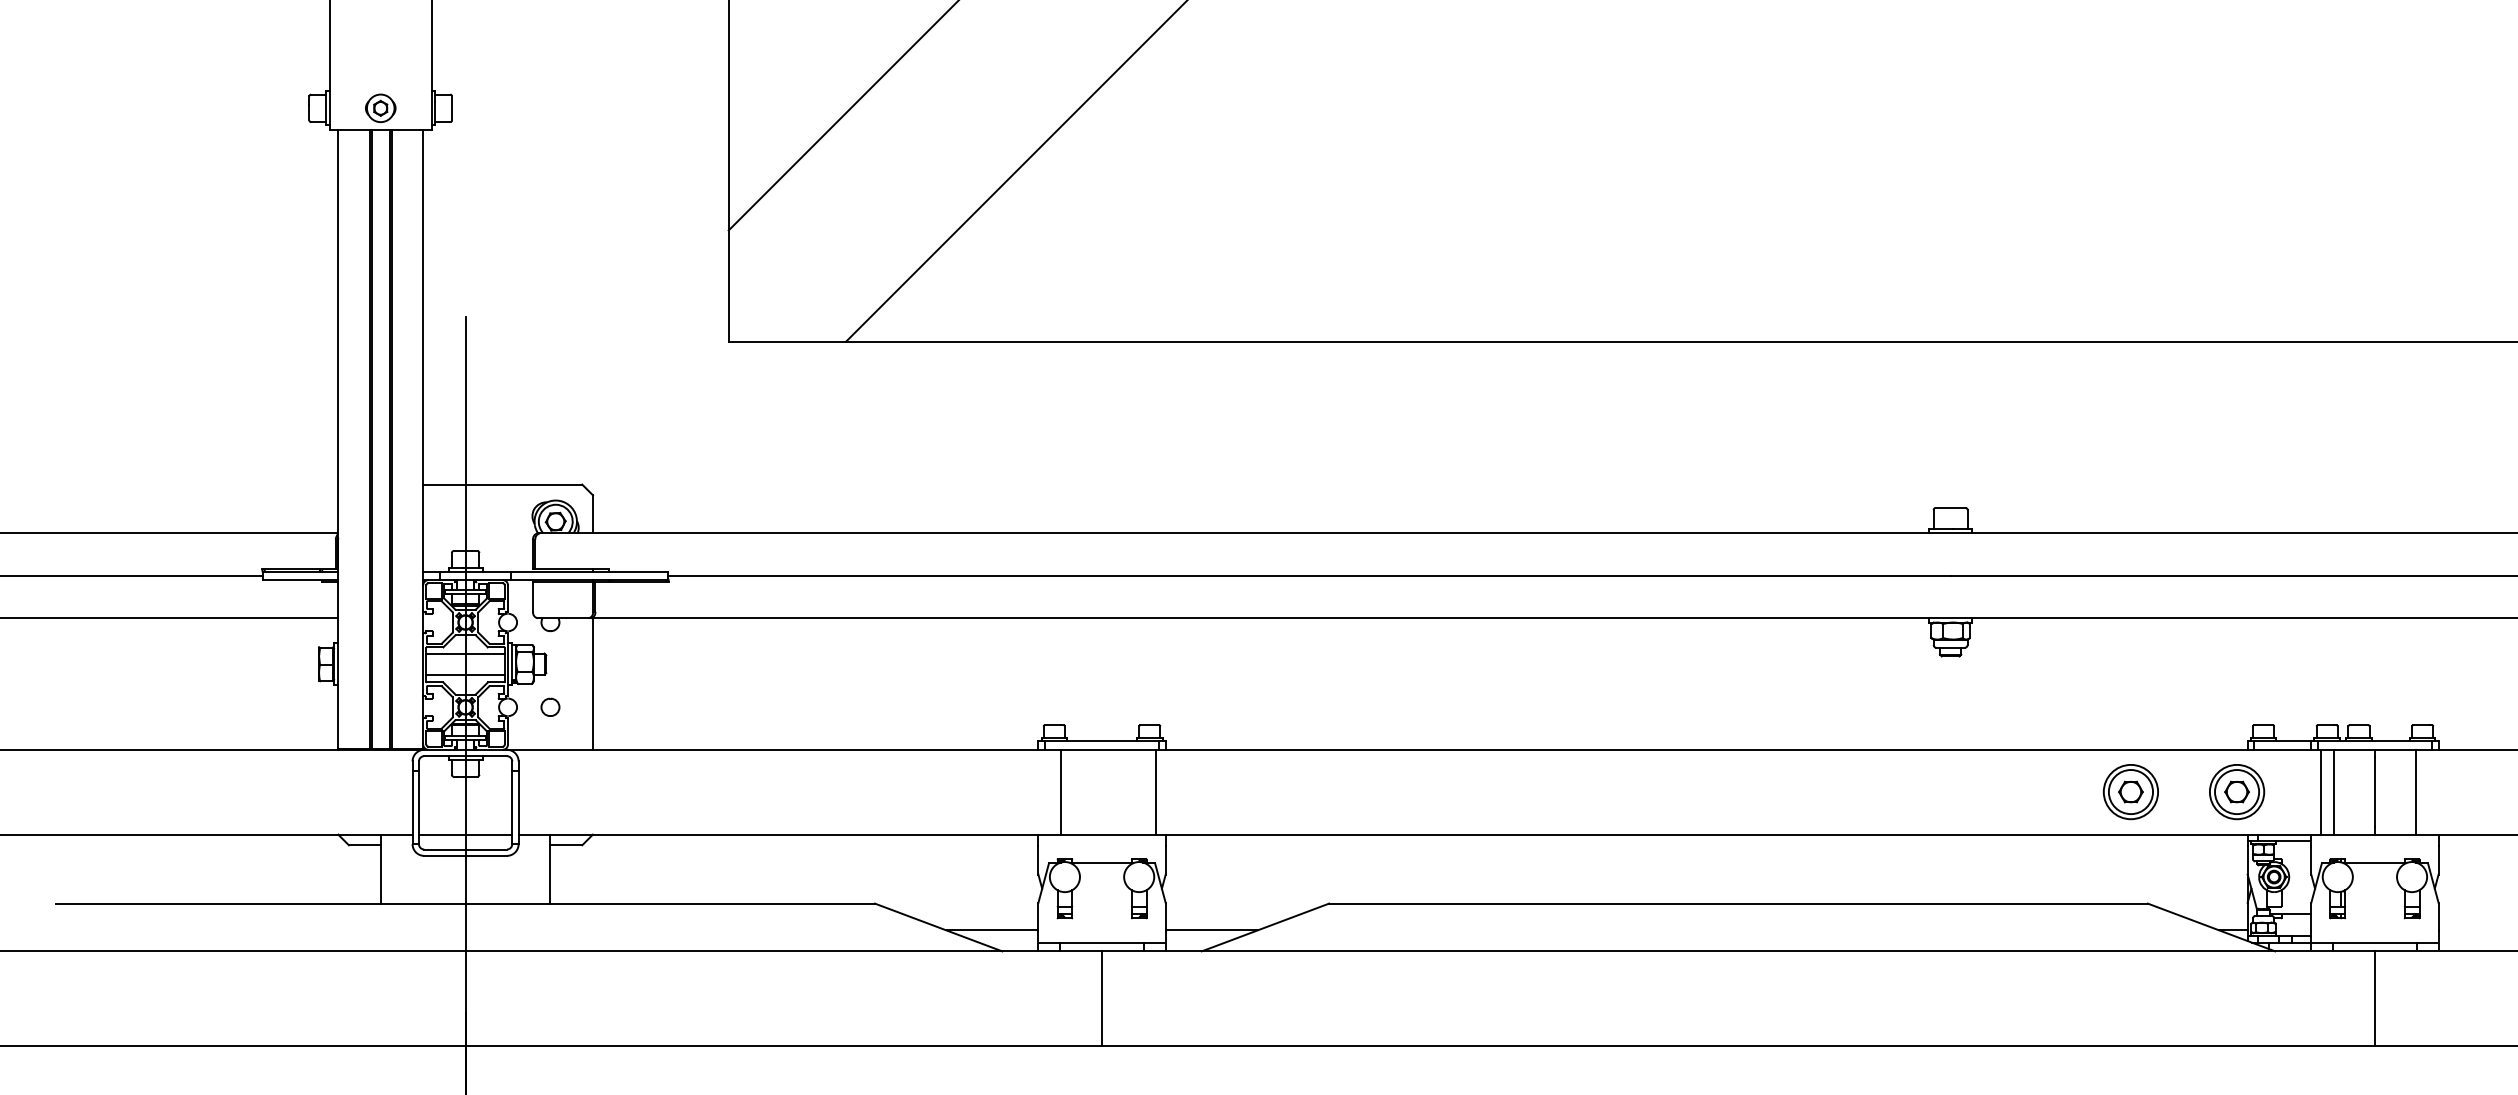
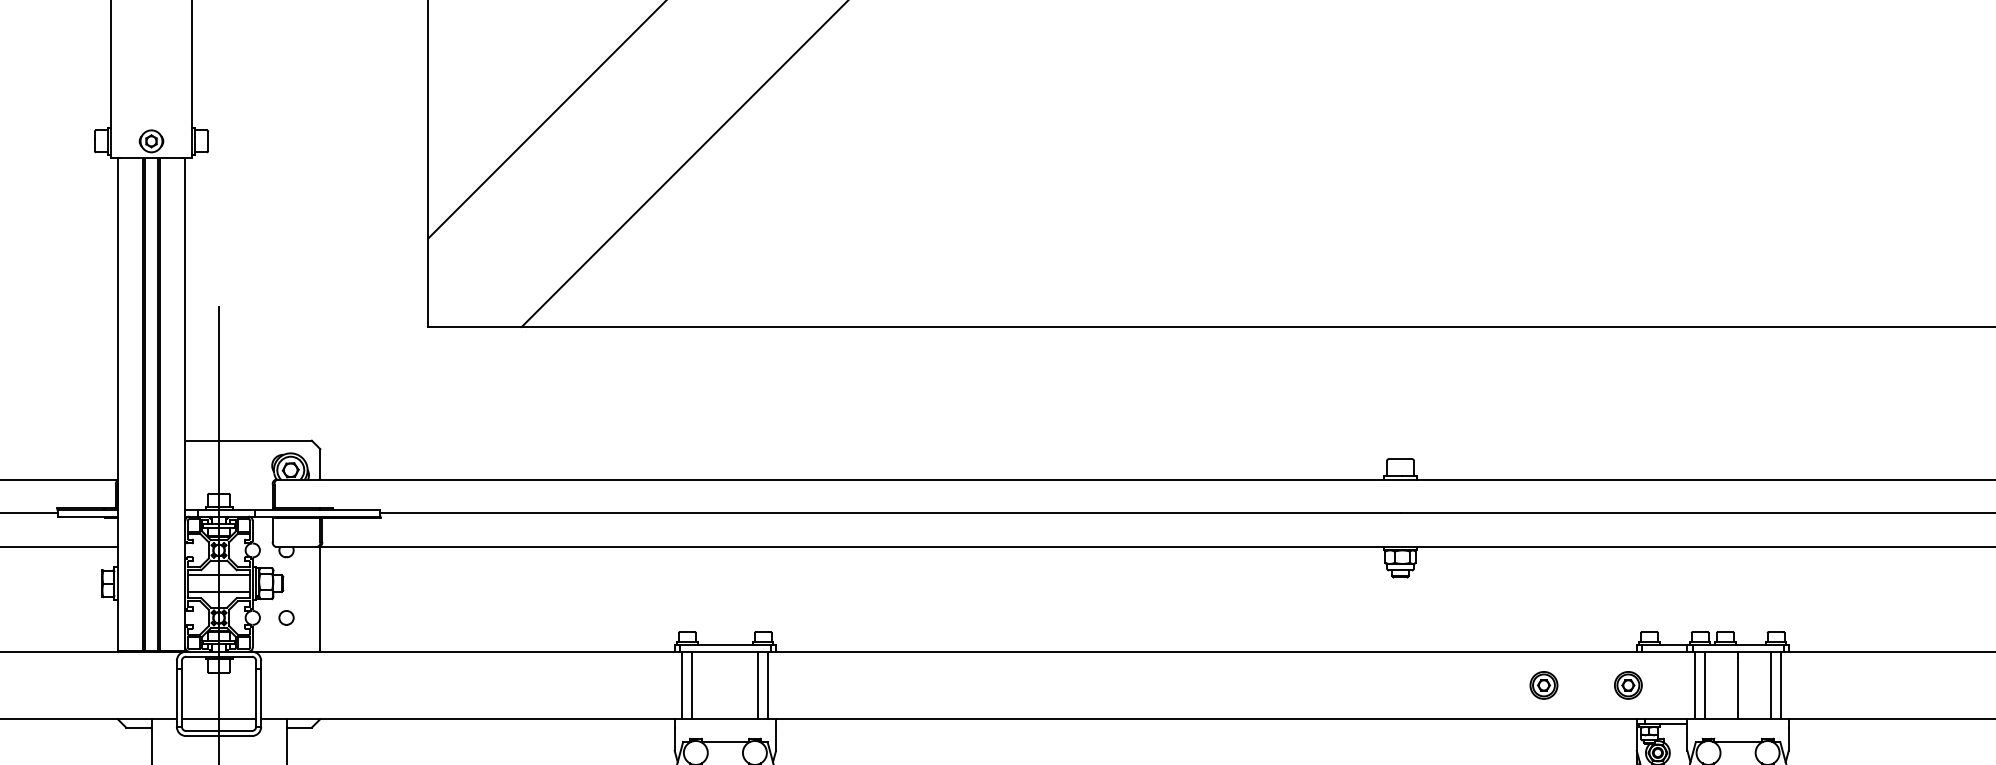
line: (1047, 791) -> (681, 684), added
line: (1143, 791) -> (758, 684), added
line: (2429, 791) -> (1781, 684), added
part: (2130, 792) -> (1543, 685), size x0.62
part: (2236, 792) -> (1627, 685), size x0.62

